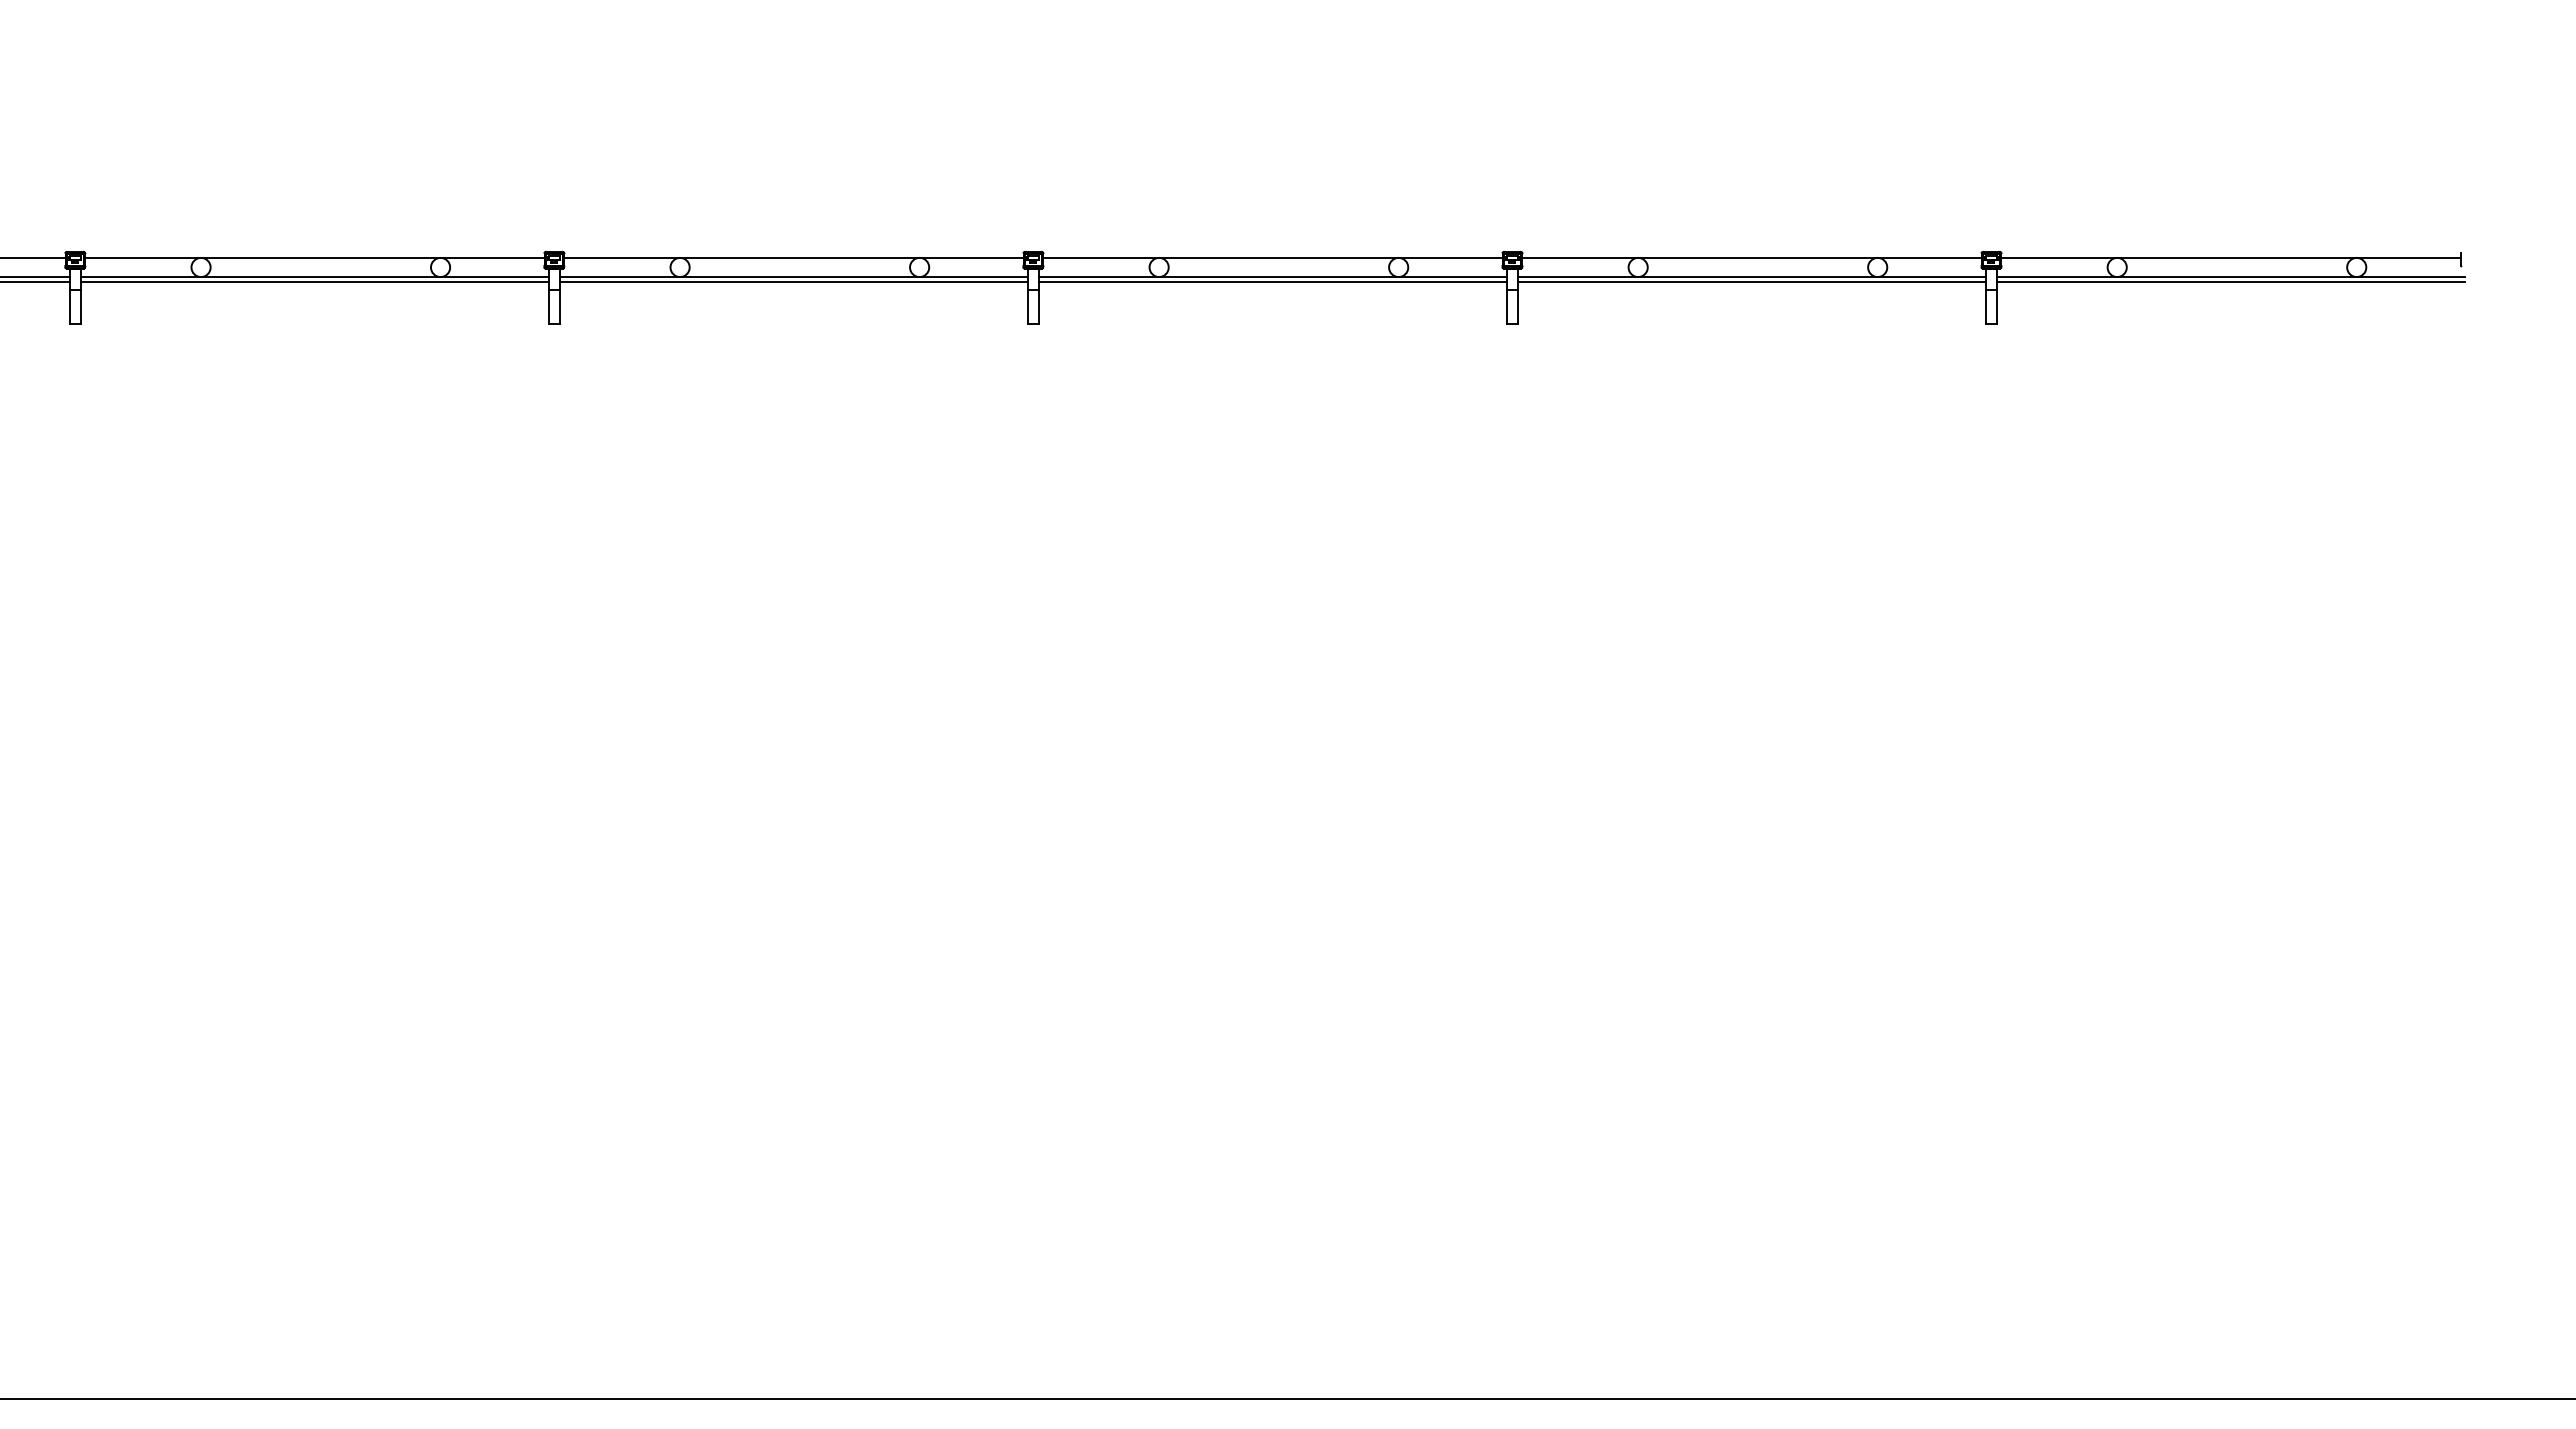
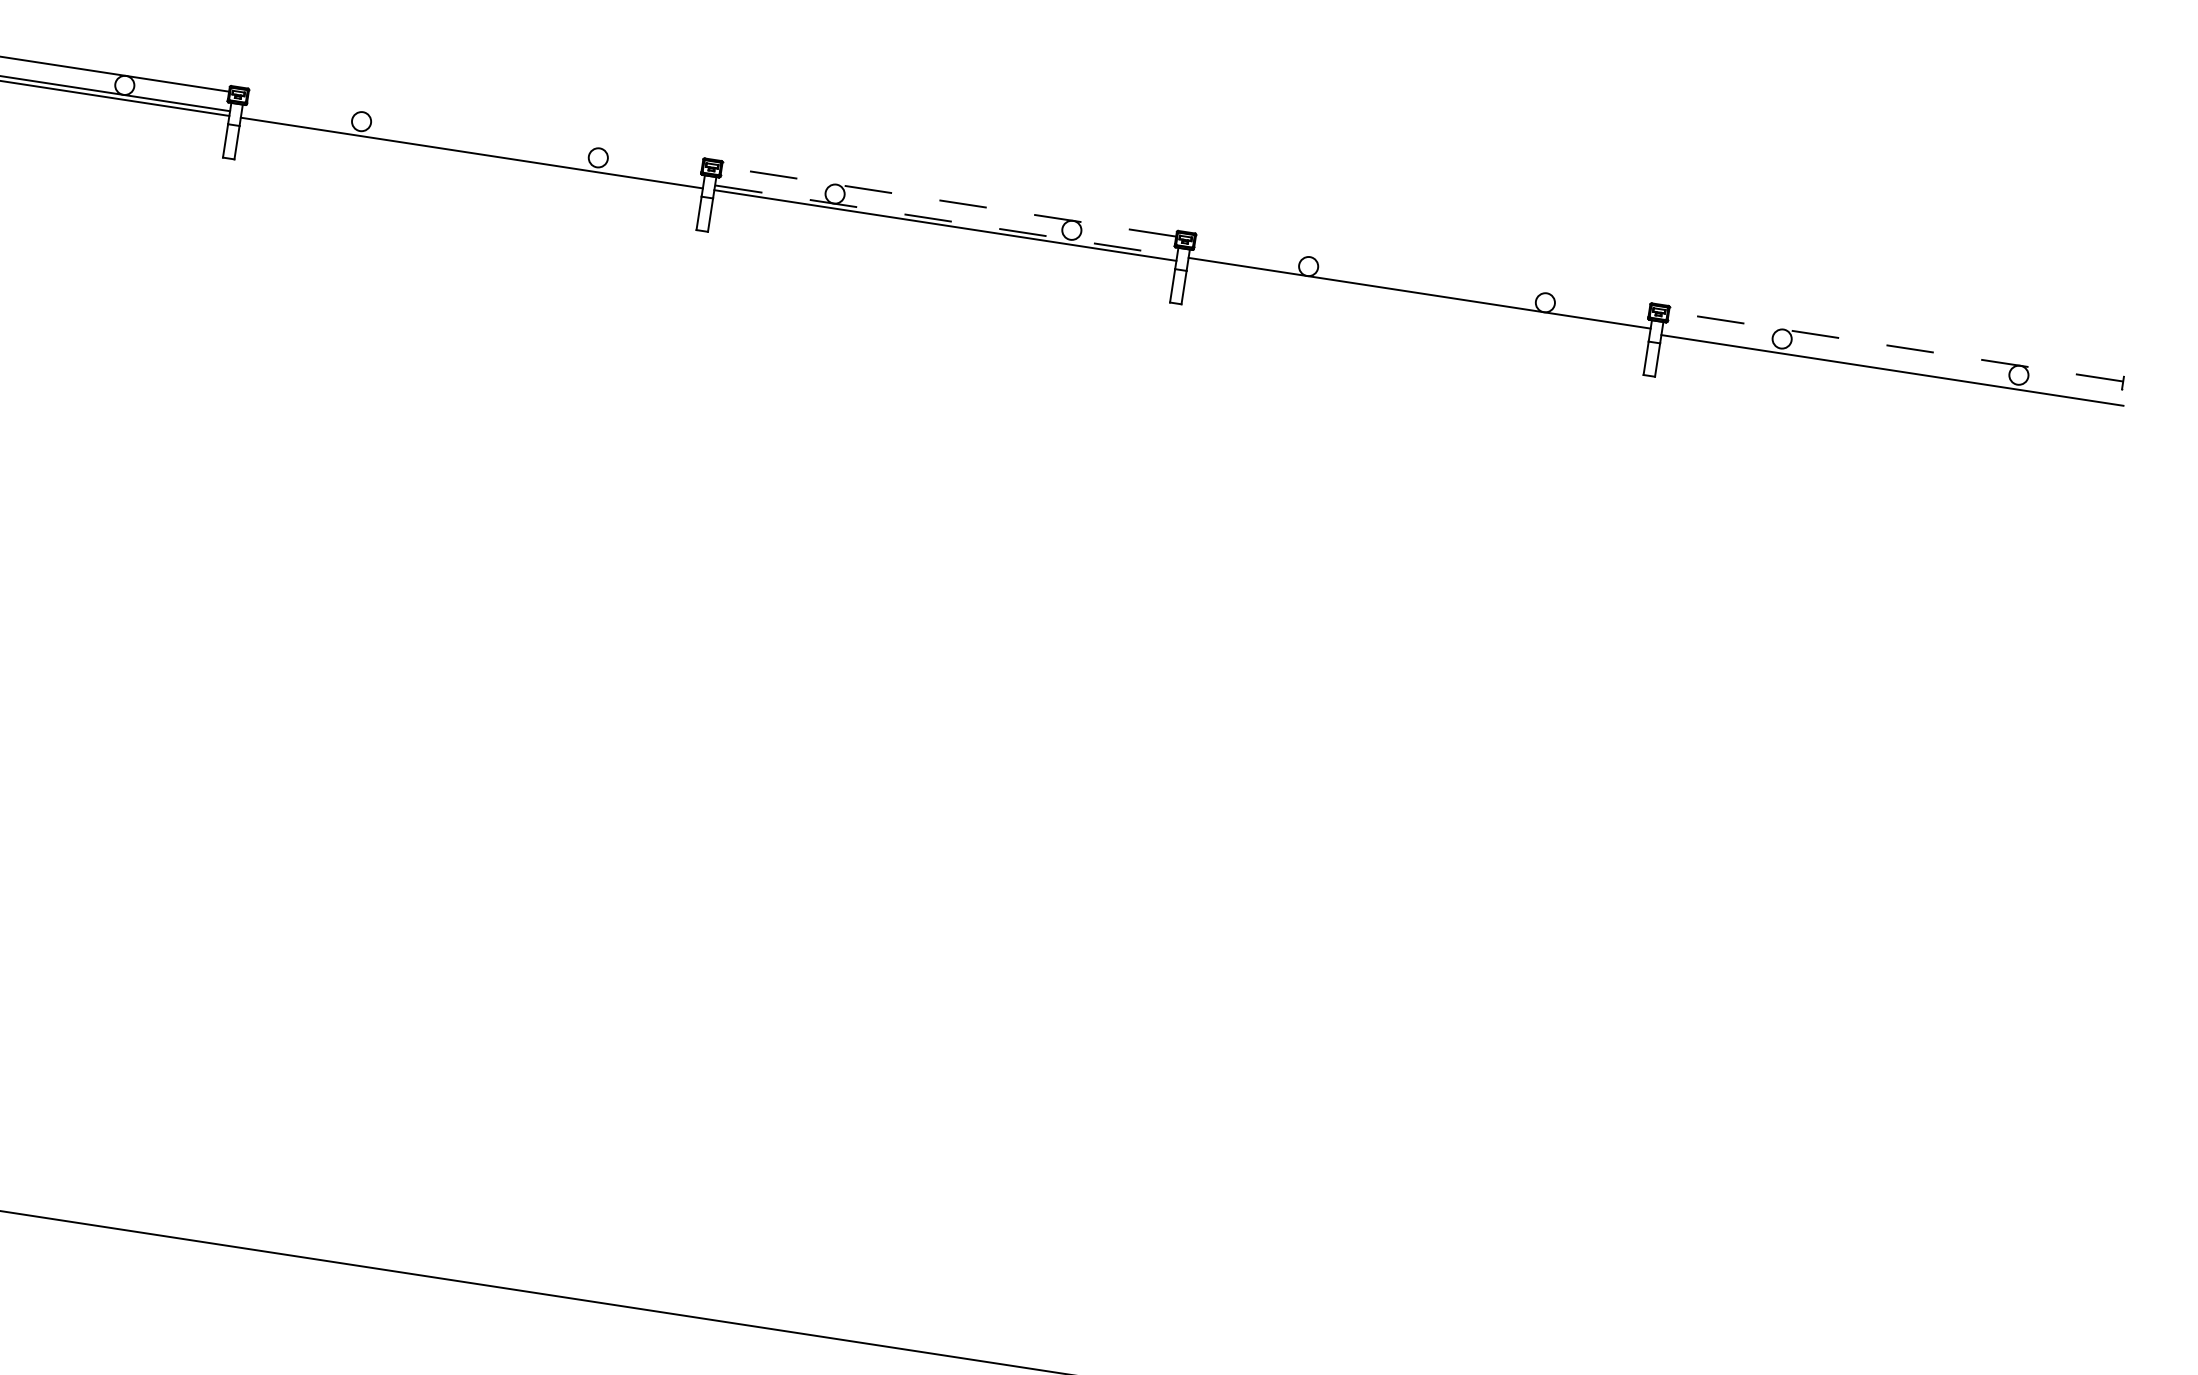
line: (793, 257) -> (475, 128), removed
line: (1272, 257) -> (948, 201), solid -> dashed
line: (1751, 257) -> (1422, 273), removed
line: (2230, 257) -> (1895, 346), solid -> dashed
line: (793, 277) -> (472, 148), removed
line: (1272, 277) -> (945, 221), solid -> dashed
line: (2230, 277) -> (1892, 366), removed
line: (1751, 281) -> (1418, 297), removed

